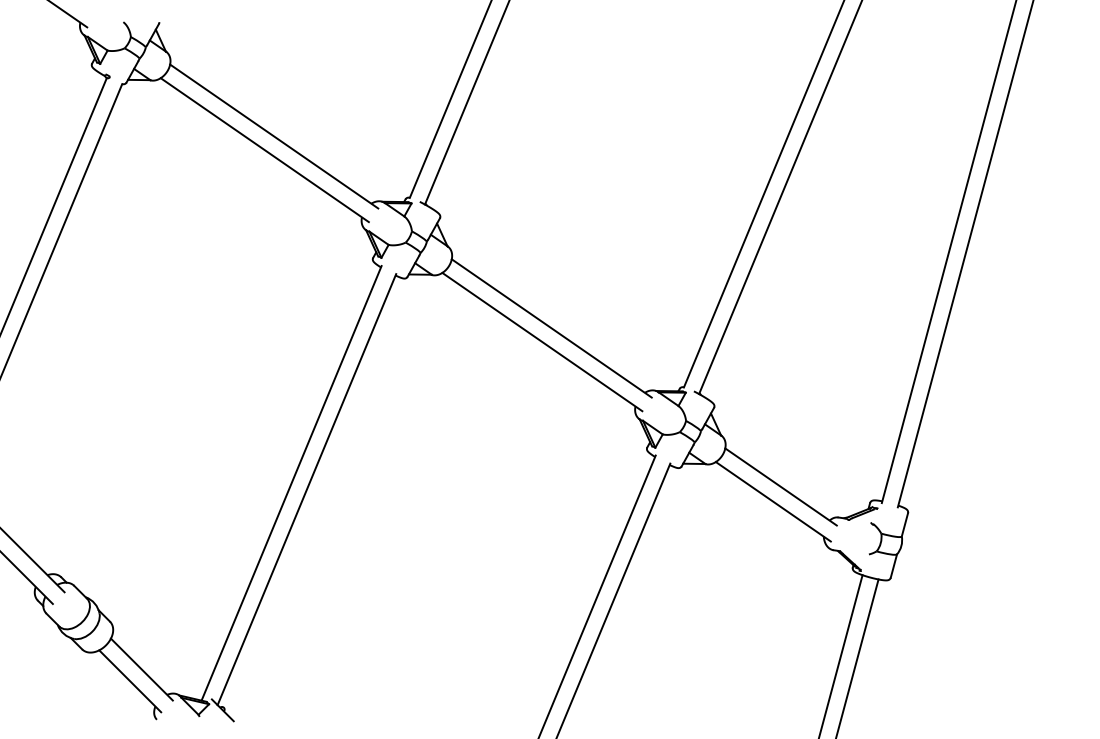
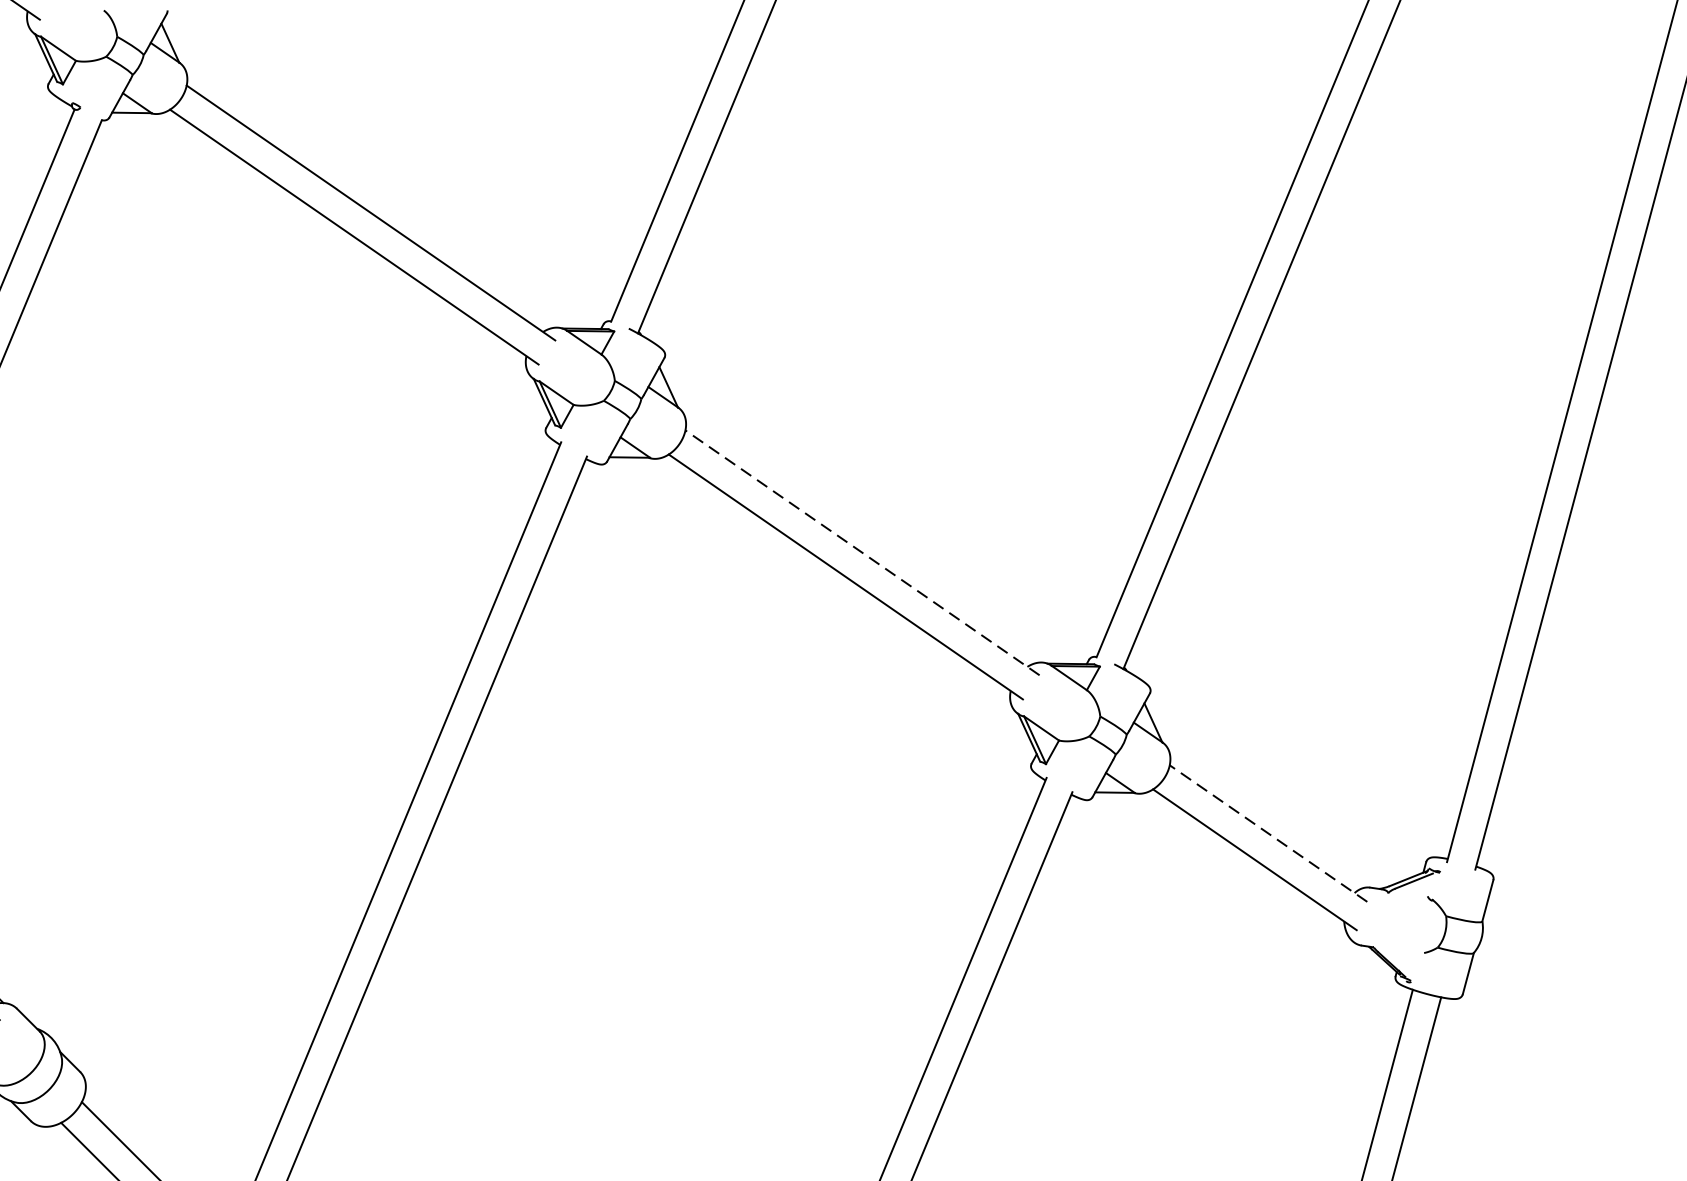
line: (551, 328) -> (862, 552), solid -> dashed
line: (781, 486) -> (1269, 832), solid -> dashed

